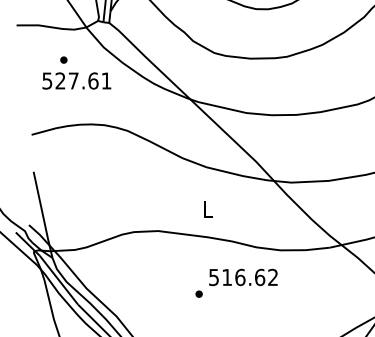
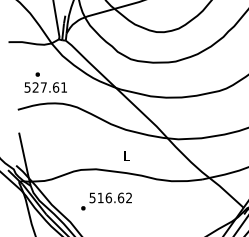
text: (76, 72) -> (45, 82), moved
text: (236, 283) -> (106, 201), moved

